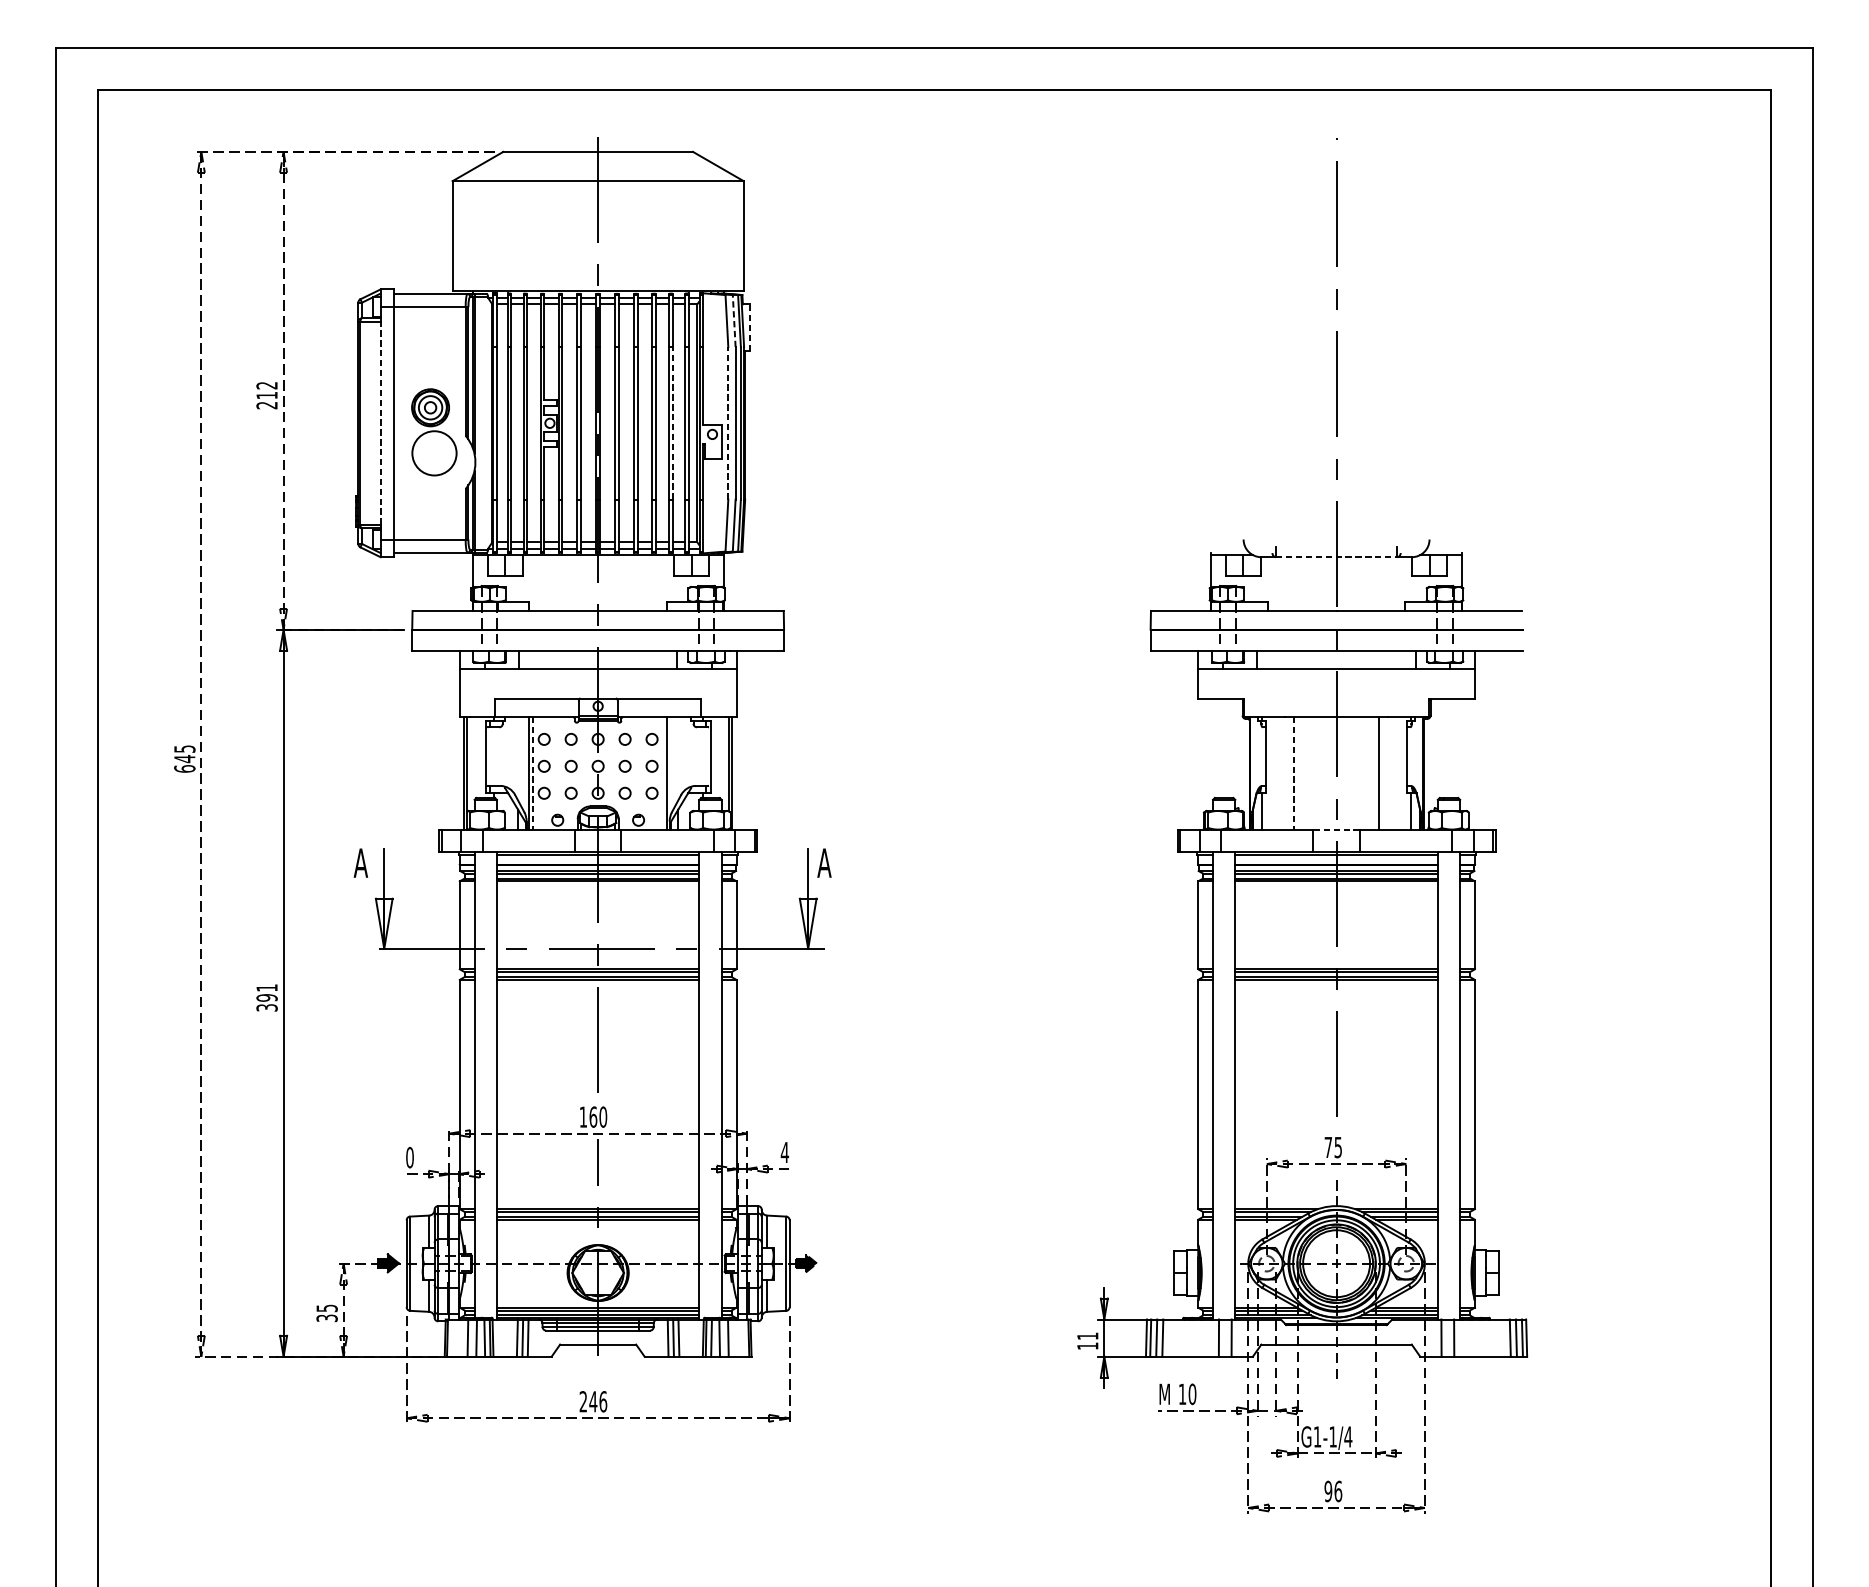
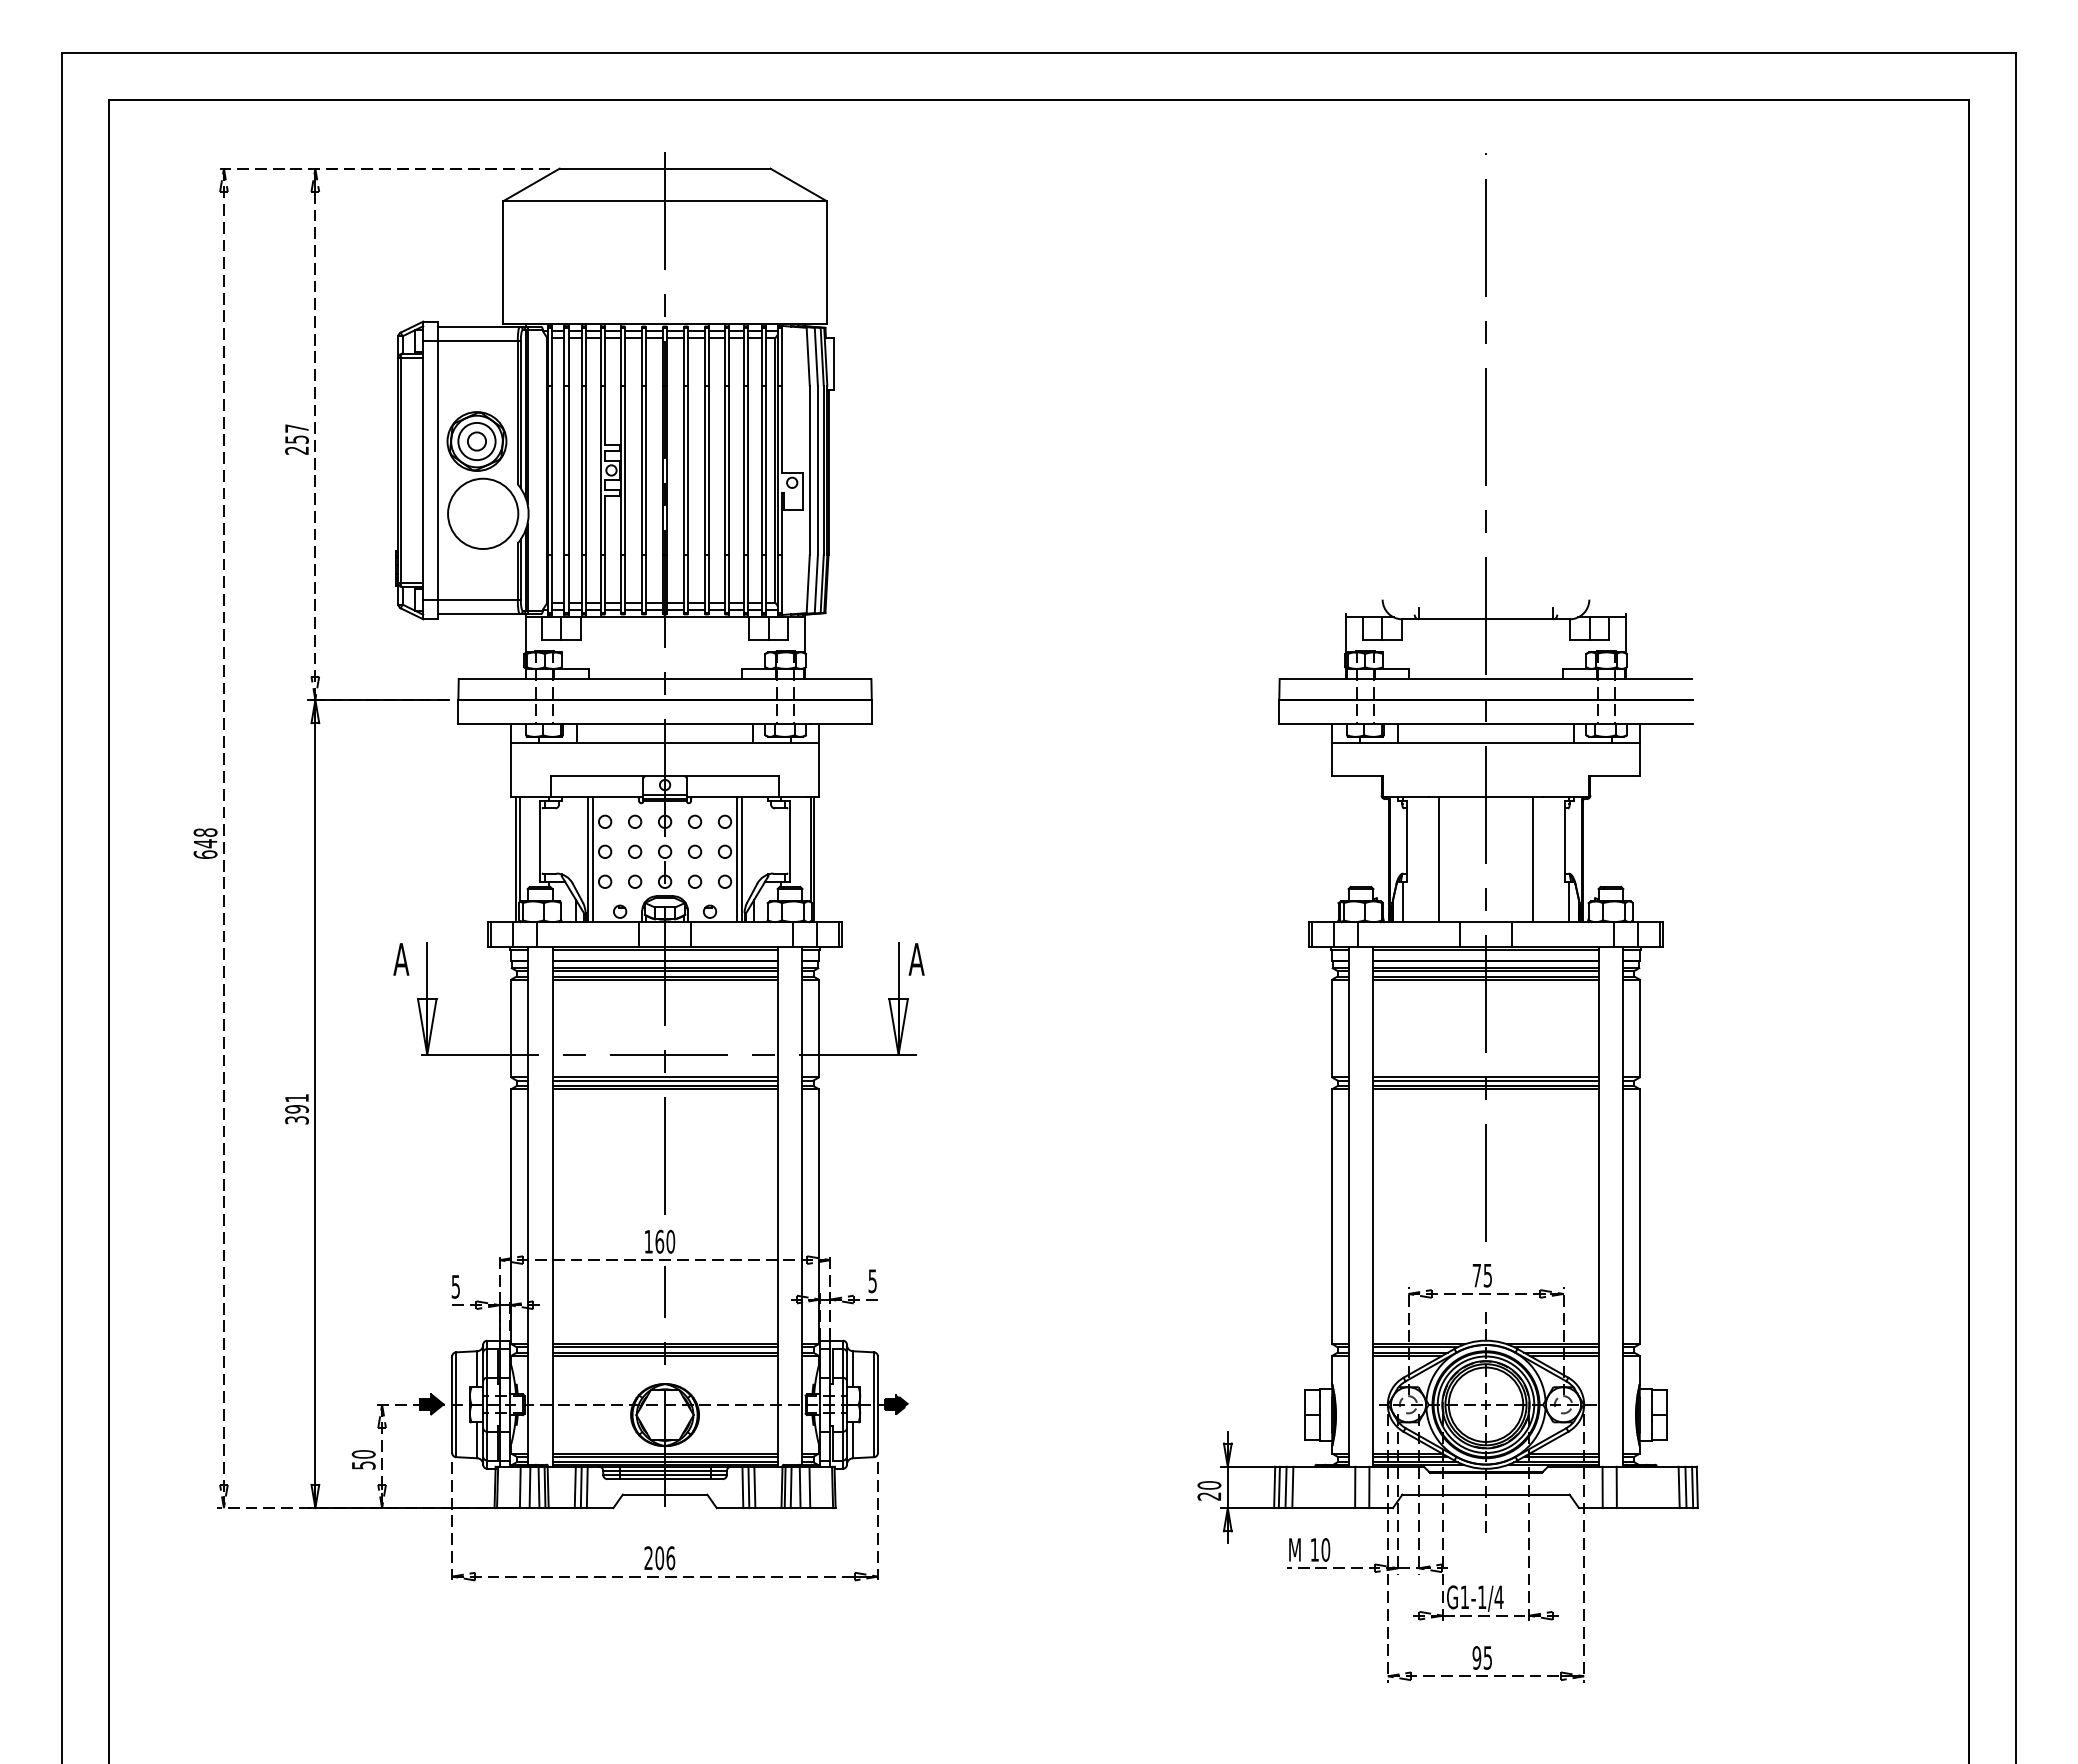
line: (734, 320) -> (816, 356), dashed -> solid
line: (750, 328) -> (834, 364), dashed -> solid
text: (266, 390) -> (296, 433), 212 -> 257
line: (380, 423) -> (423, 470), dashed -> solid
line: (673, 423) -> (748, 470), dashed -> solid
line: (728, 423) -> (809, 470), dashed -> solid
part: (433, 432) -> (482, 480), size x1.43
line: (1337, 557) -> (1486, 619), dashed -> solid
text: (184, 748) -> (205, 832), 645 -> 648
line: (532, 773) -> (592, 859), dashed -> solid
line: (663, 773) -> (737, 859), added
line: (1294, 773) -> (1439, 859), dashed -> solid
line: (1337, 829) -> (1486, 922), dashed -> solid
text: (784, 1152) -> (872, 1281), 4 -> 5
text: (409, 1157) -> (455, 1286), 0 -> 5
text: (326, 1312) -> (363, 1459), 35 -> 50
text: (1087, 1340) -> (1209, 1490), 11 -> 20
text: (593, 1402) -> (659, 1558), 246 -> 206
text: (1337, 1491) -> (1487, 1657), 96 -> 95

